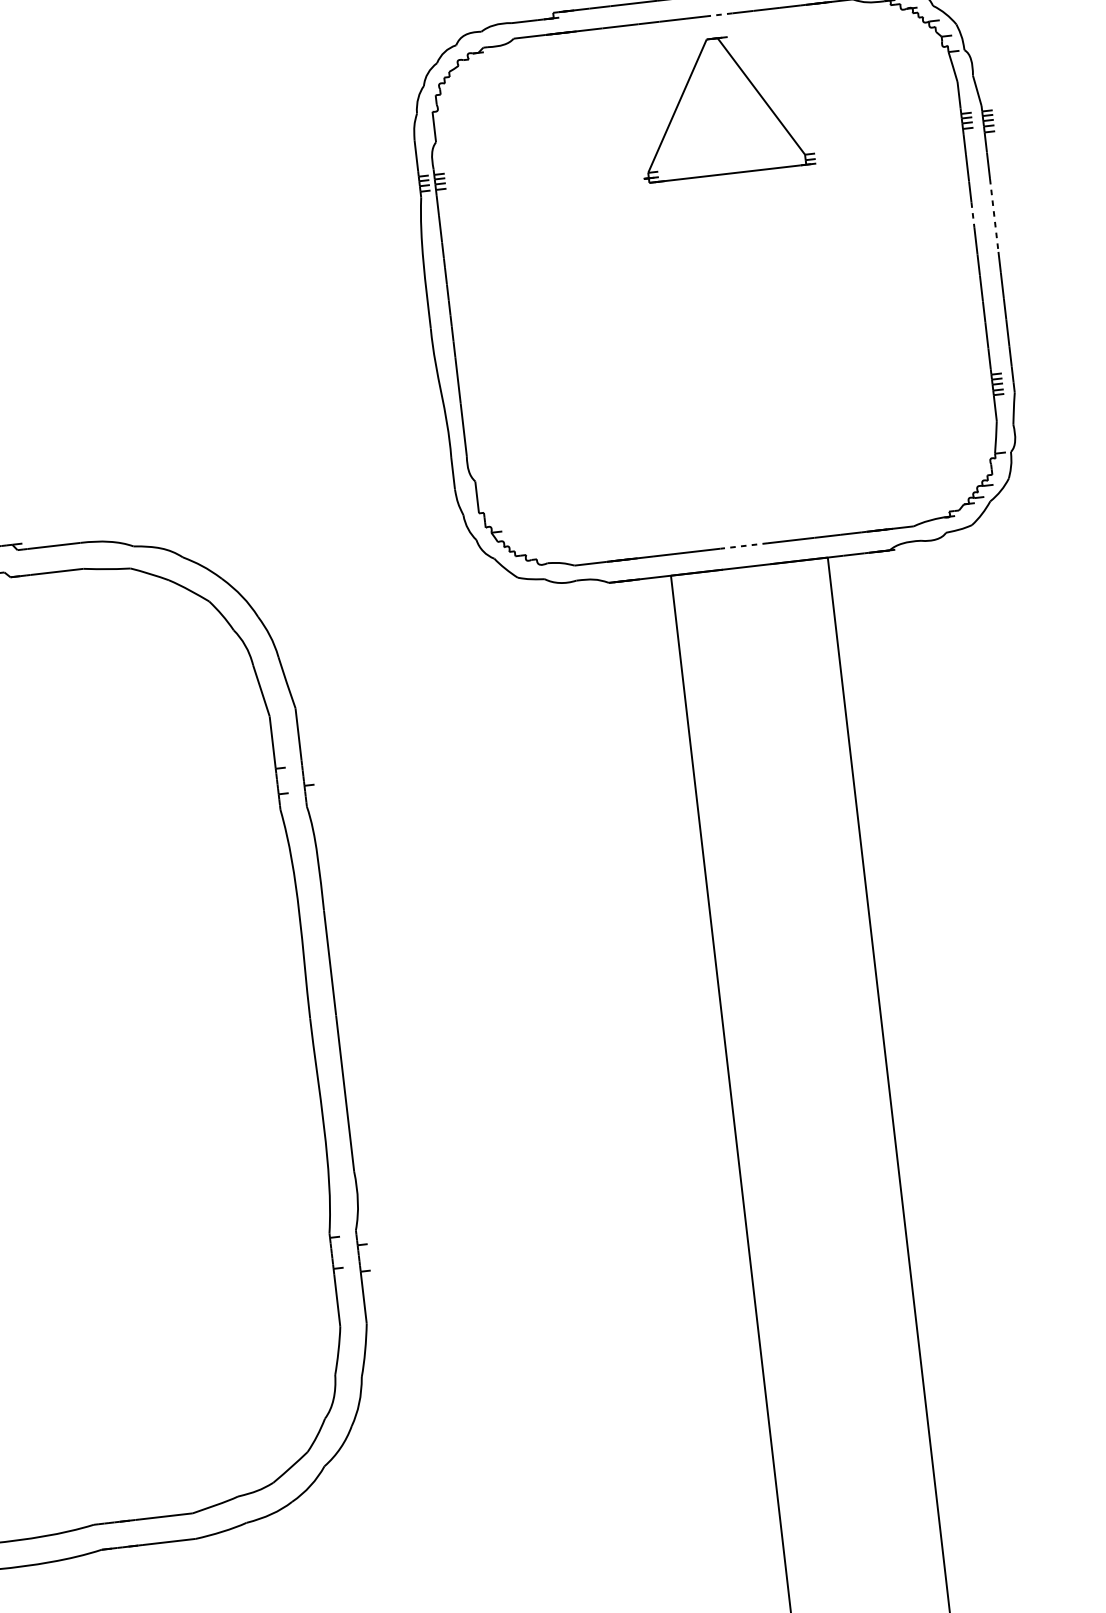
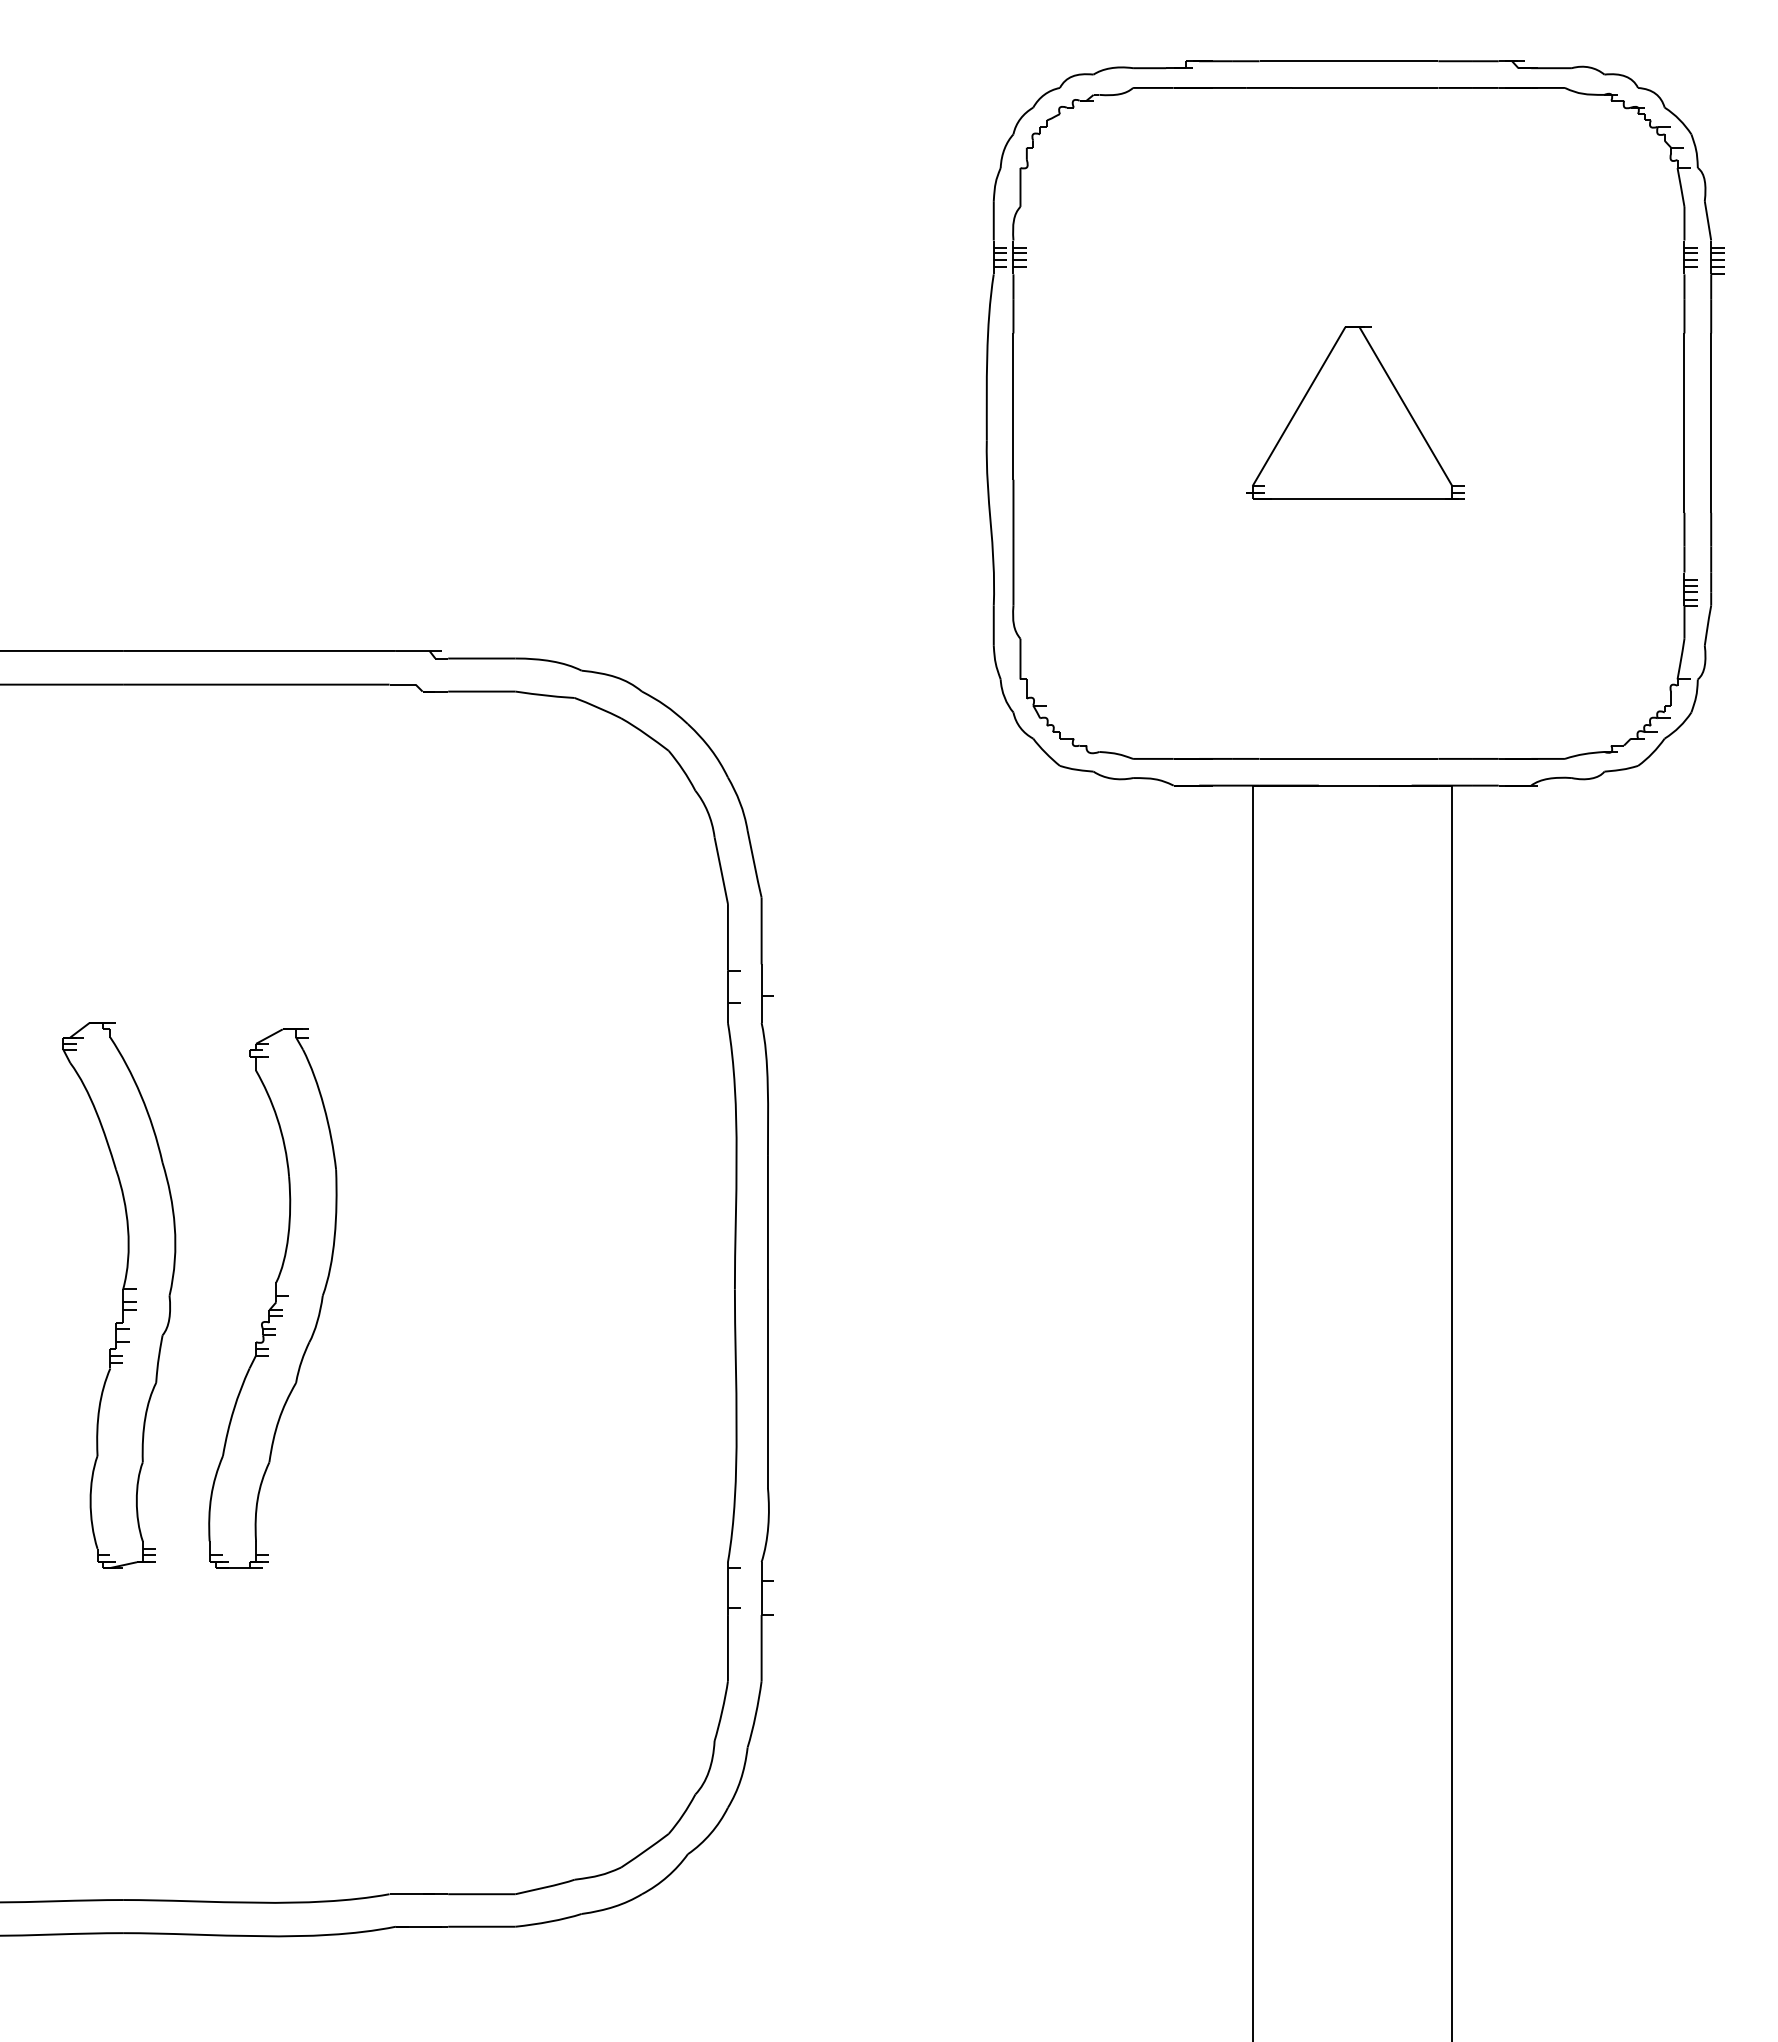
line: (718, 14) -> (1394, 87), dashed -> solid
part: (722, 105) -> (1355, 412), moved
line: (972, 215) -> (1684, 376), dashed -> solid
line: (994, 215) -> (1711, 380), dashed -> solid
line: (743, 545) -> (1348, 758), dashed -> solid

